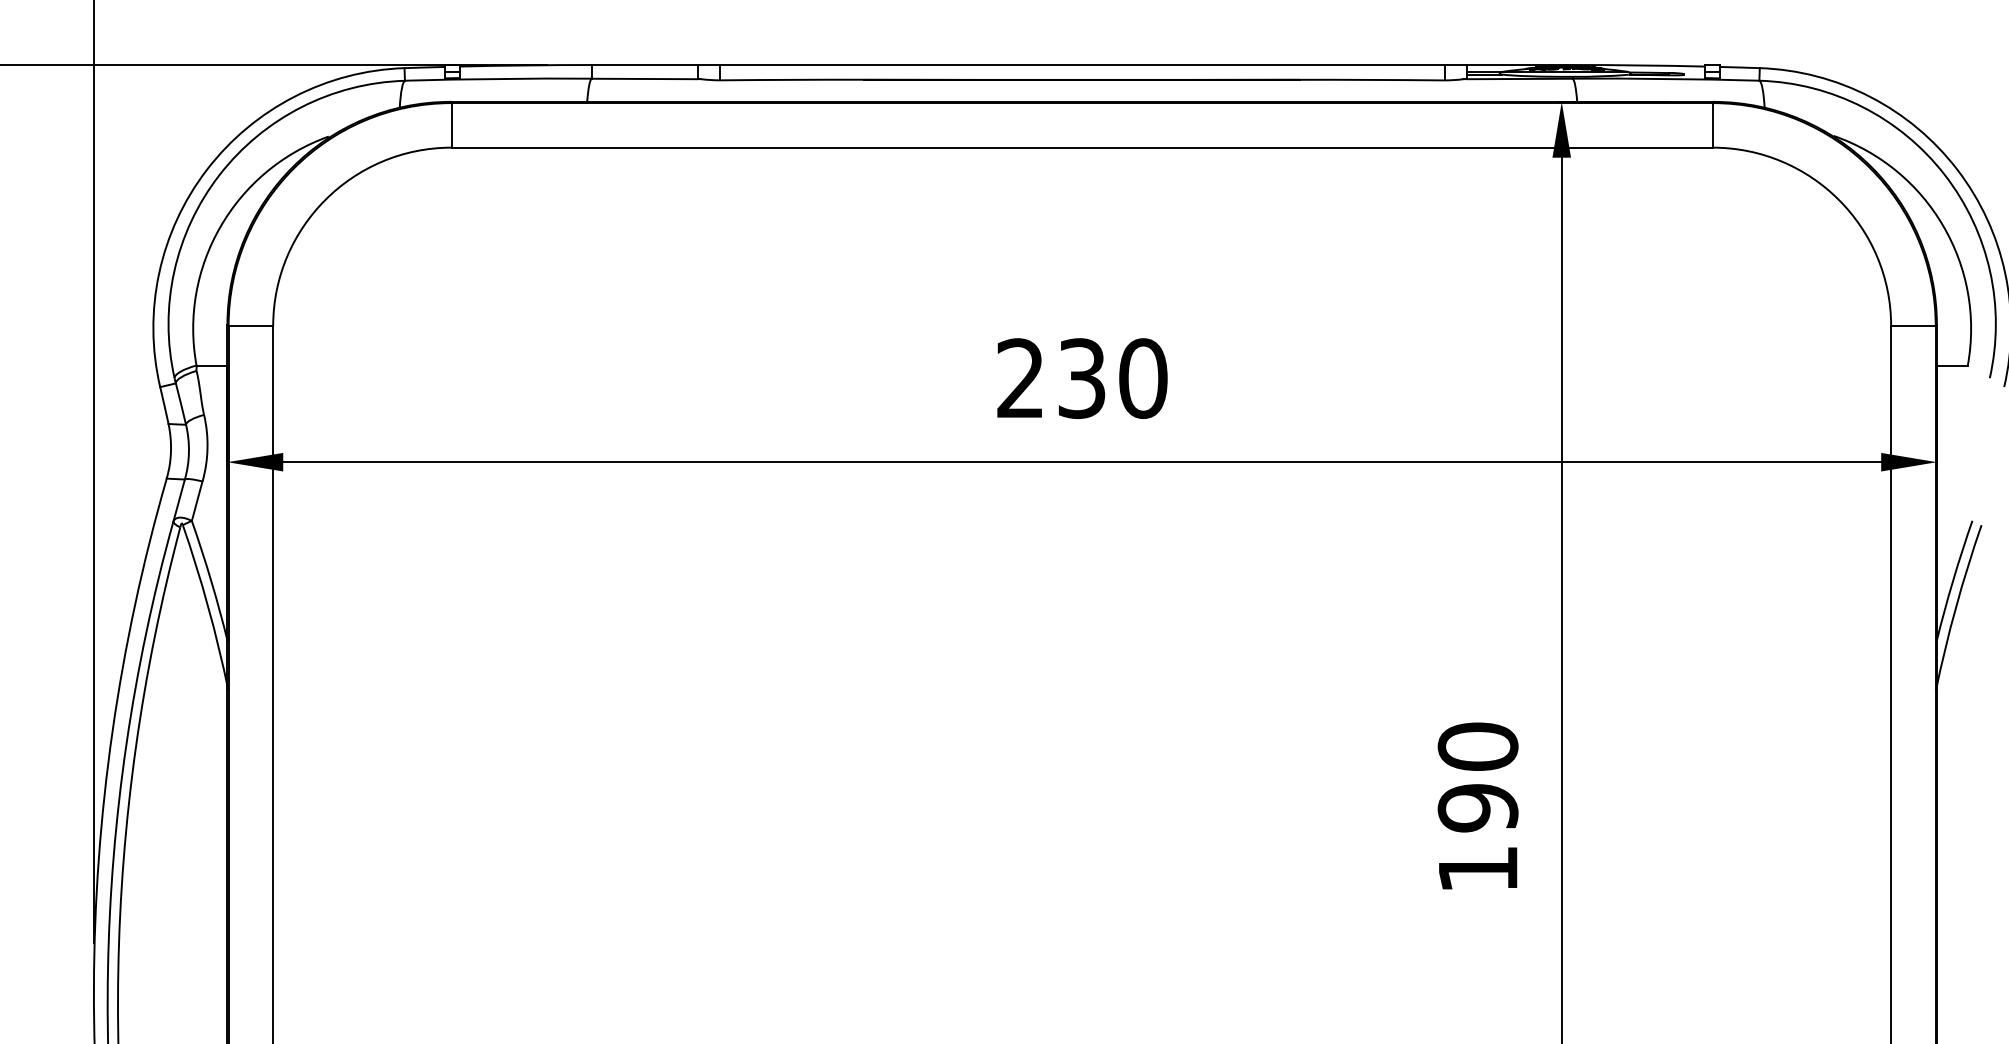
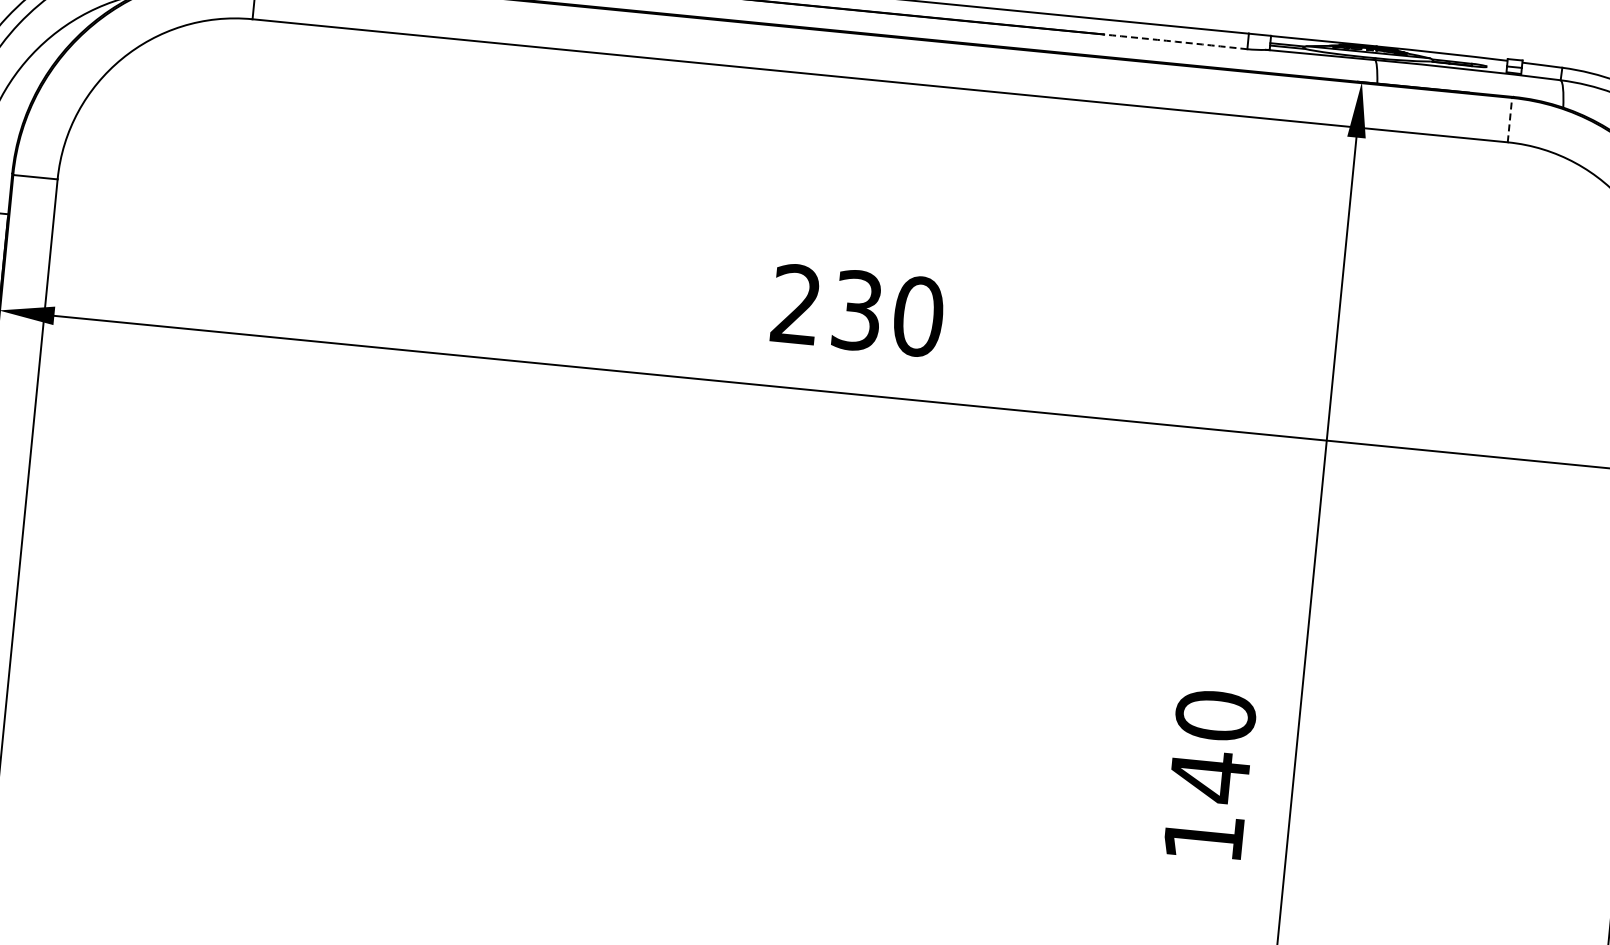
arc: (1372, 79) -> (1175, 41), solid -> dashed
line: (1712, 124) -> (1509, 119), solid -> dashed
text: (1477, 807) -> (1209, 776), 190 -> 140

